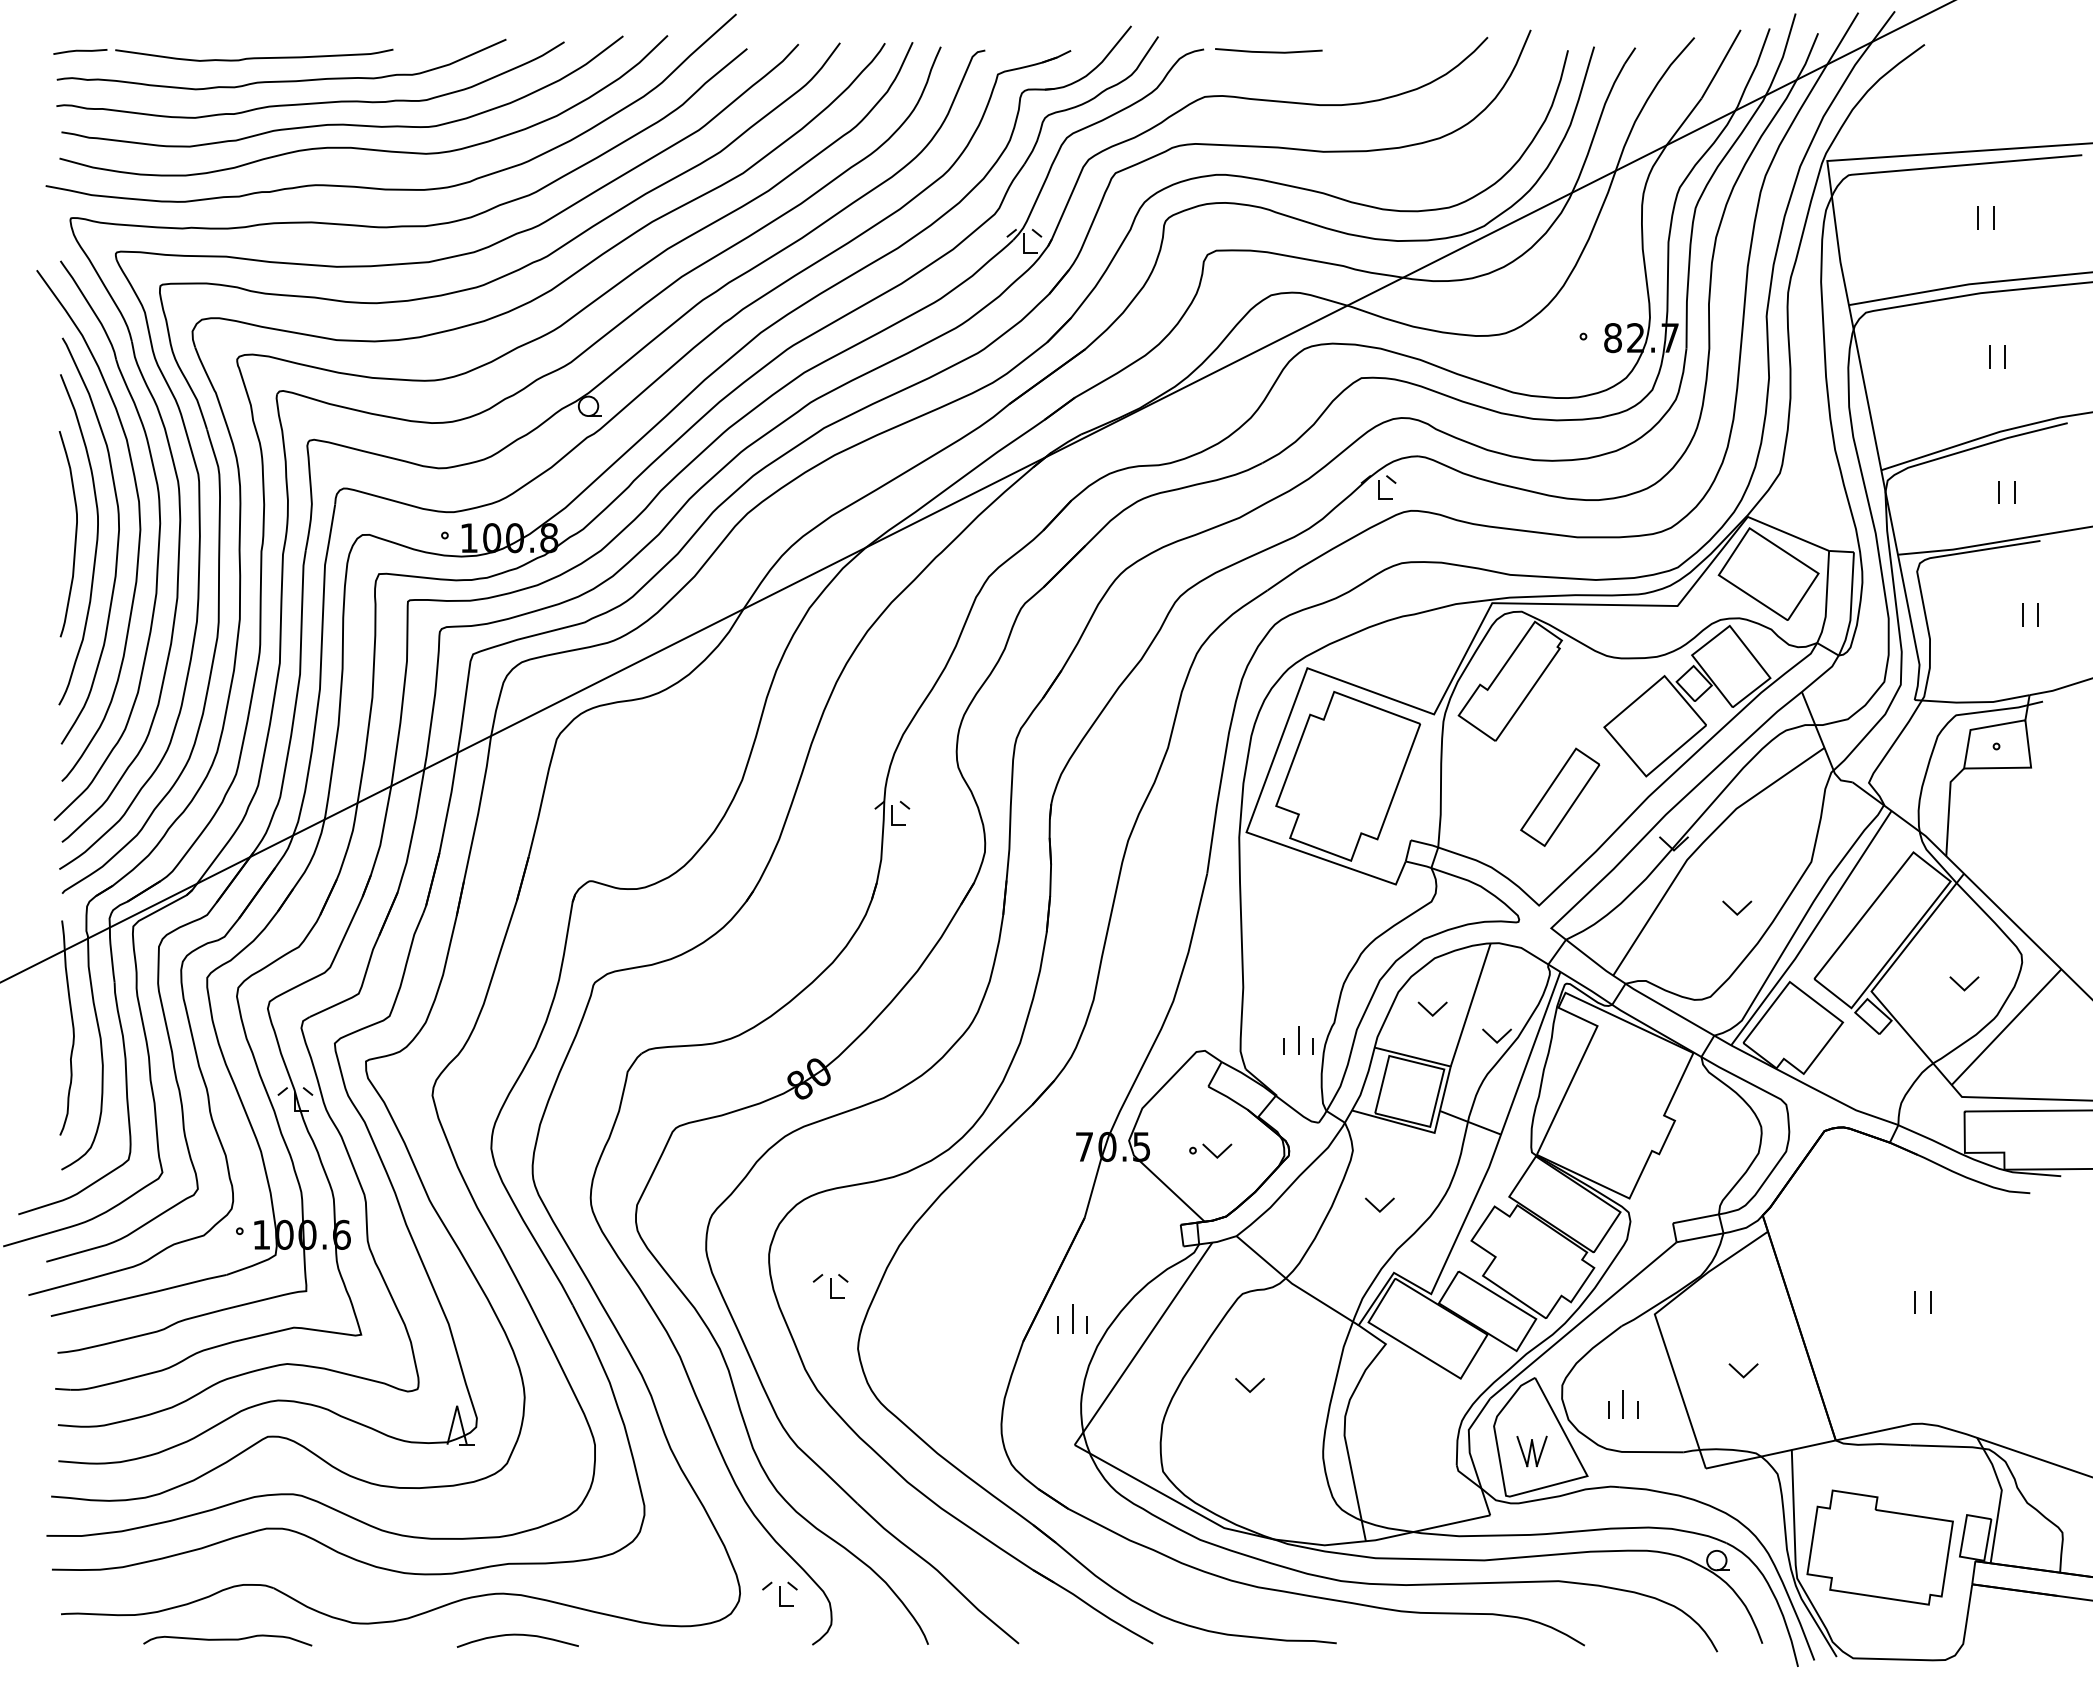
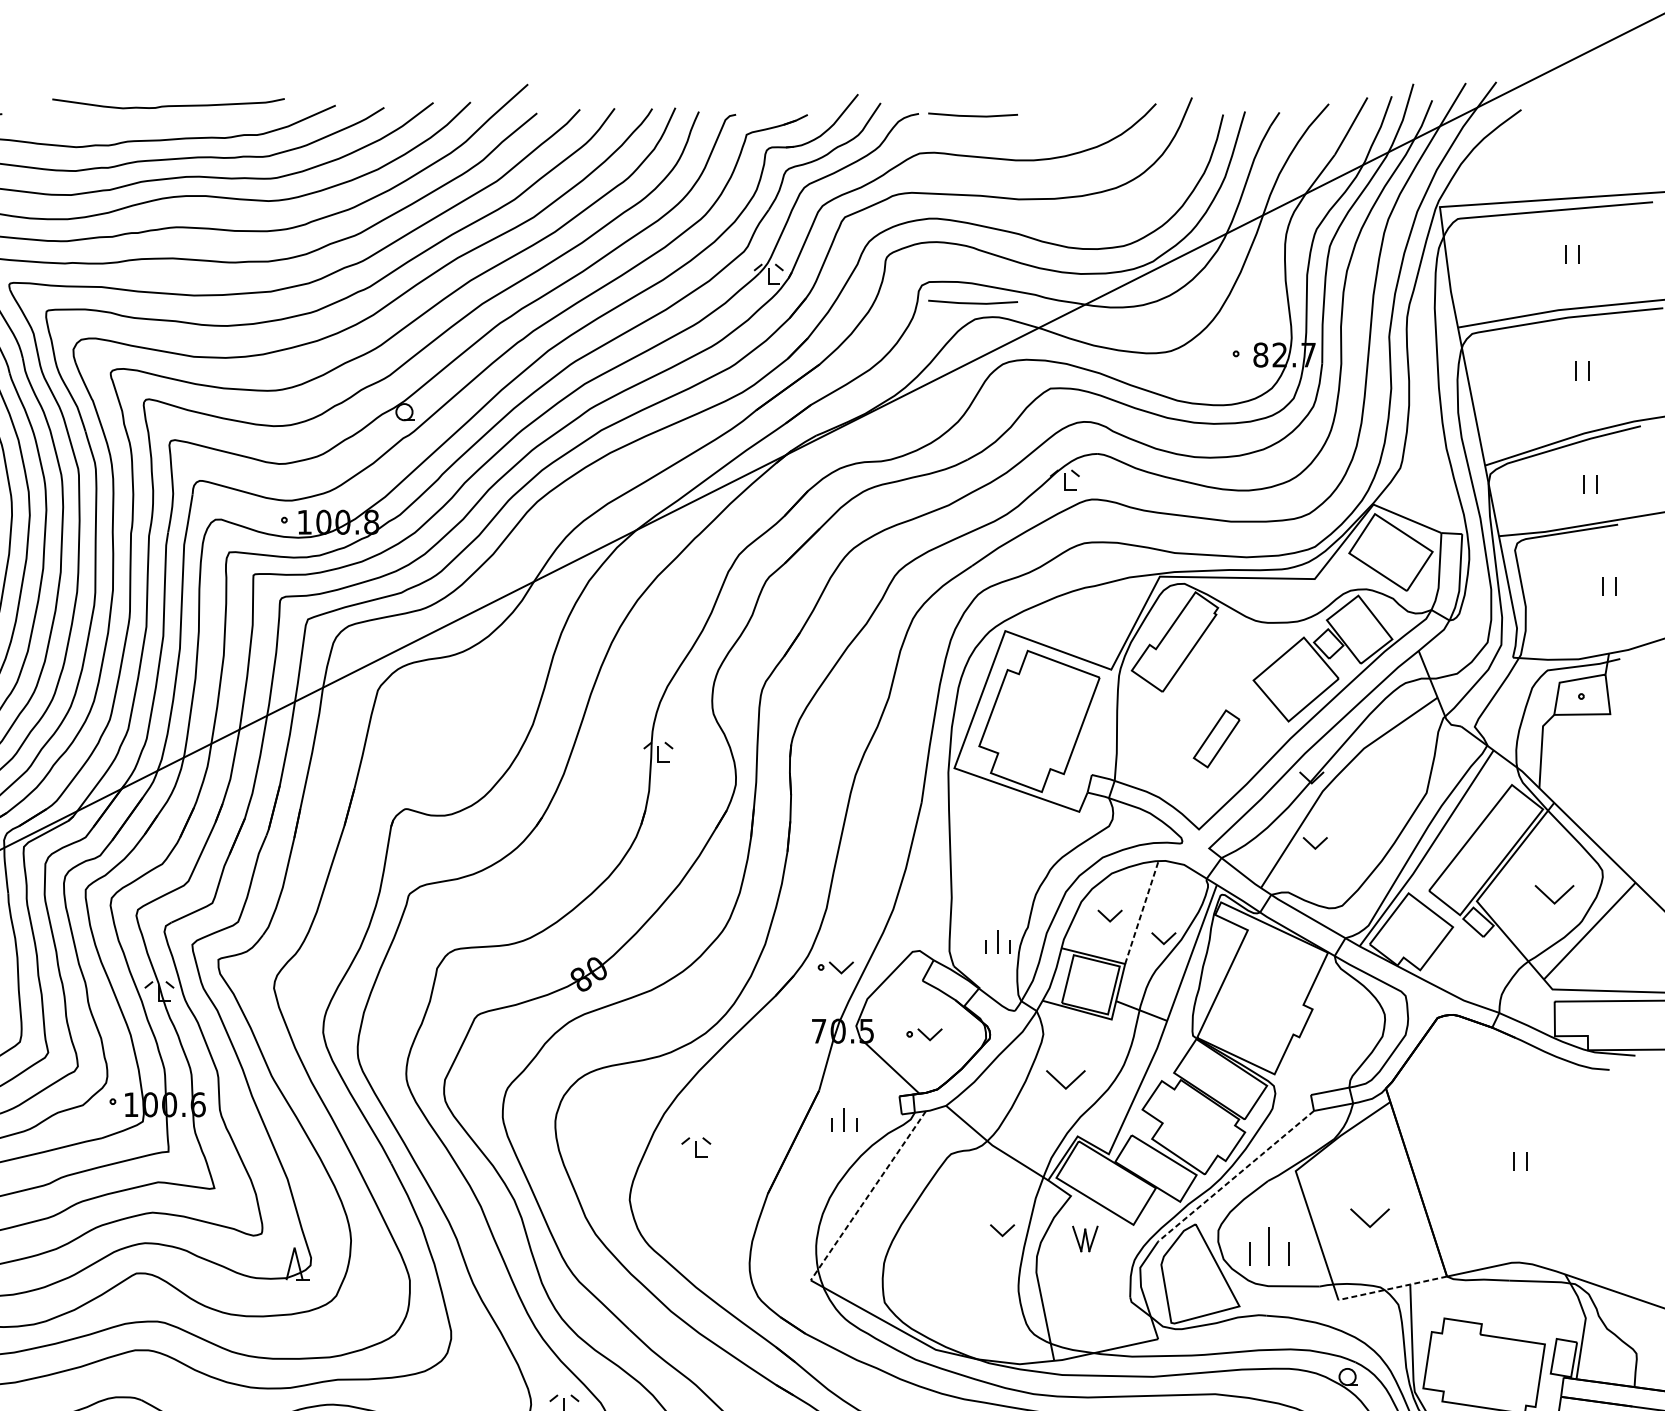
curve: (254, 57) -> (168, 105), moved
line: (1268, 275) -> (972, 302), added
part: (1560, 796) -> (1216, 738), size x0.7
part: (1737, 907) -> (1315, 842), moved
part: (1964, 983) -> (1554, 894), size x1.6
line: (1470, 1004) -> (1141, 912), solid -> dashed
part: (1104, 1070) -> (835, 967), added
part: (1379, 1204) -> (1065, 1079), size x1.6
part: (830, 1286) -> (696, 1147), moved
part: (1072, 1318) -> (844, 1119), moved
line: (1583, 1320) -> (1236, 1176), solid -> dashed
line: (1142, 1344) -> (867, 1196), solid -> dashed
part: (1743, 1370) -> (1369, 1218), size x1.6
part: (1249, 1385) -> (1002, 1230), moved
part: (1623, 1404) -> (1269, 1246), size x1.6
part: (1531, 1451) -> (1084, 1239), moved
line: (1770, 1454) -> (1392, 1288), solid -> dashed

